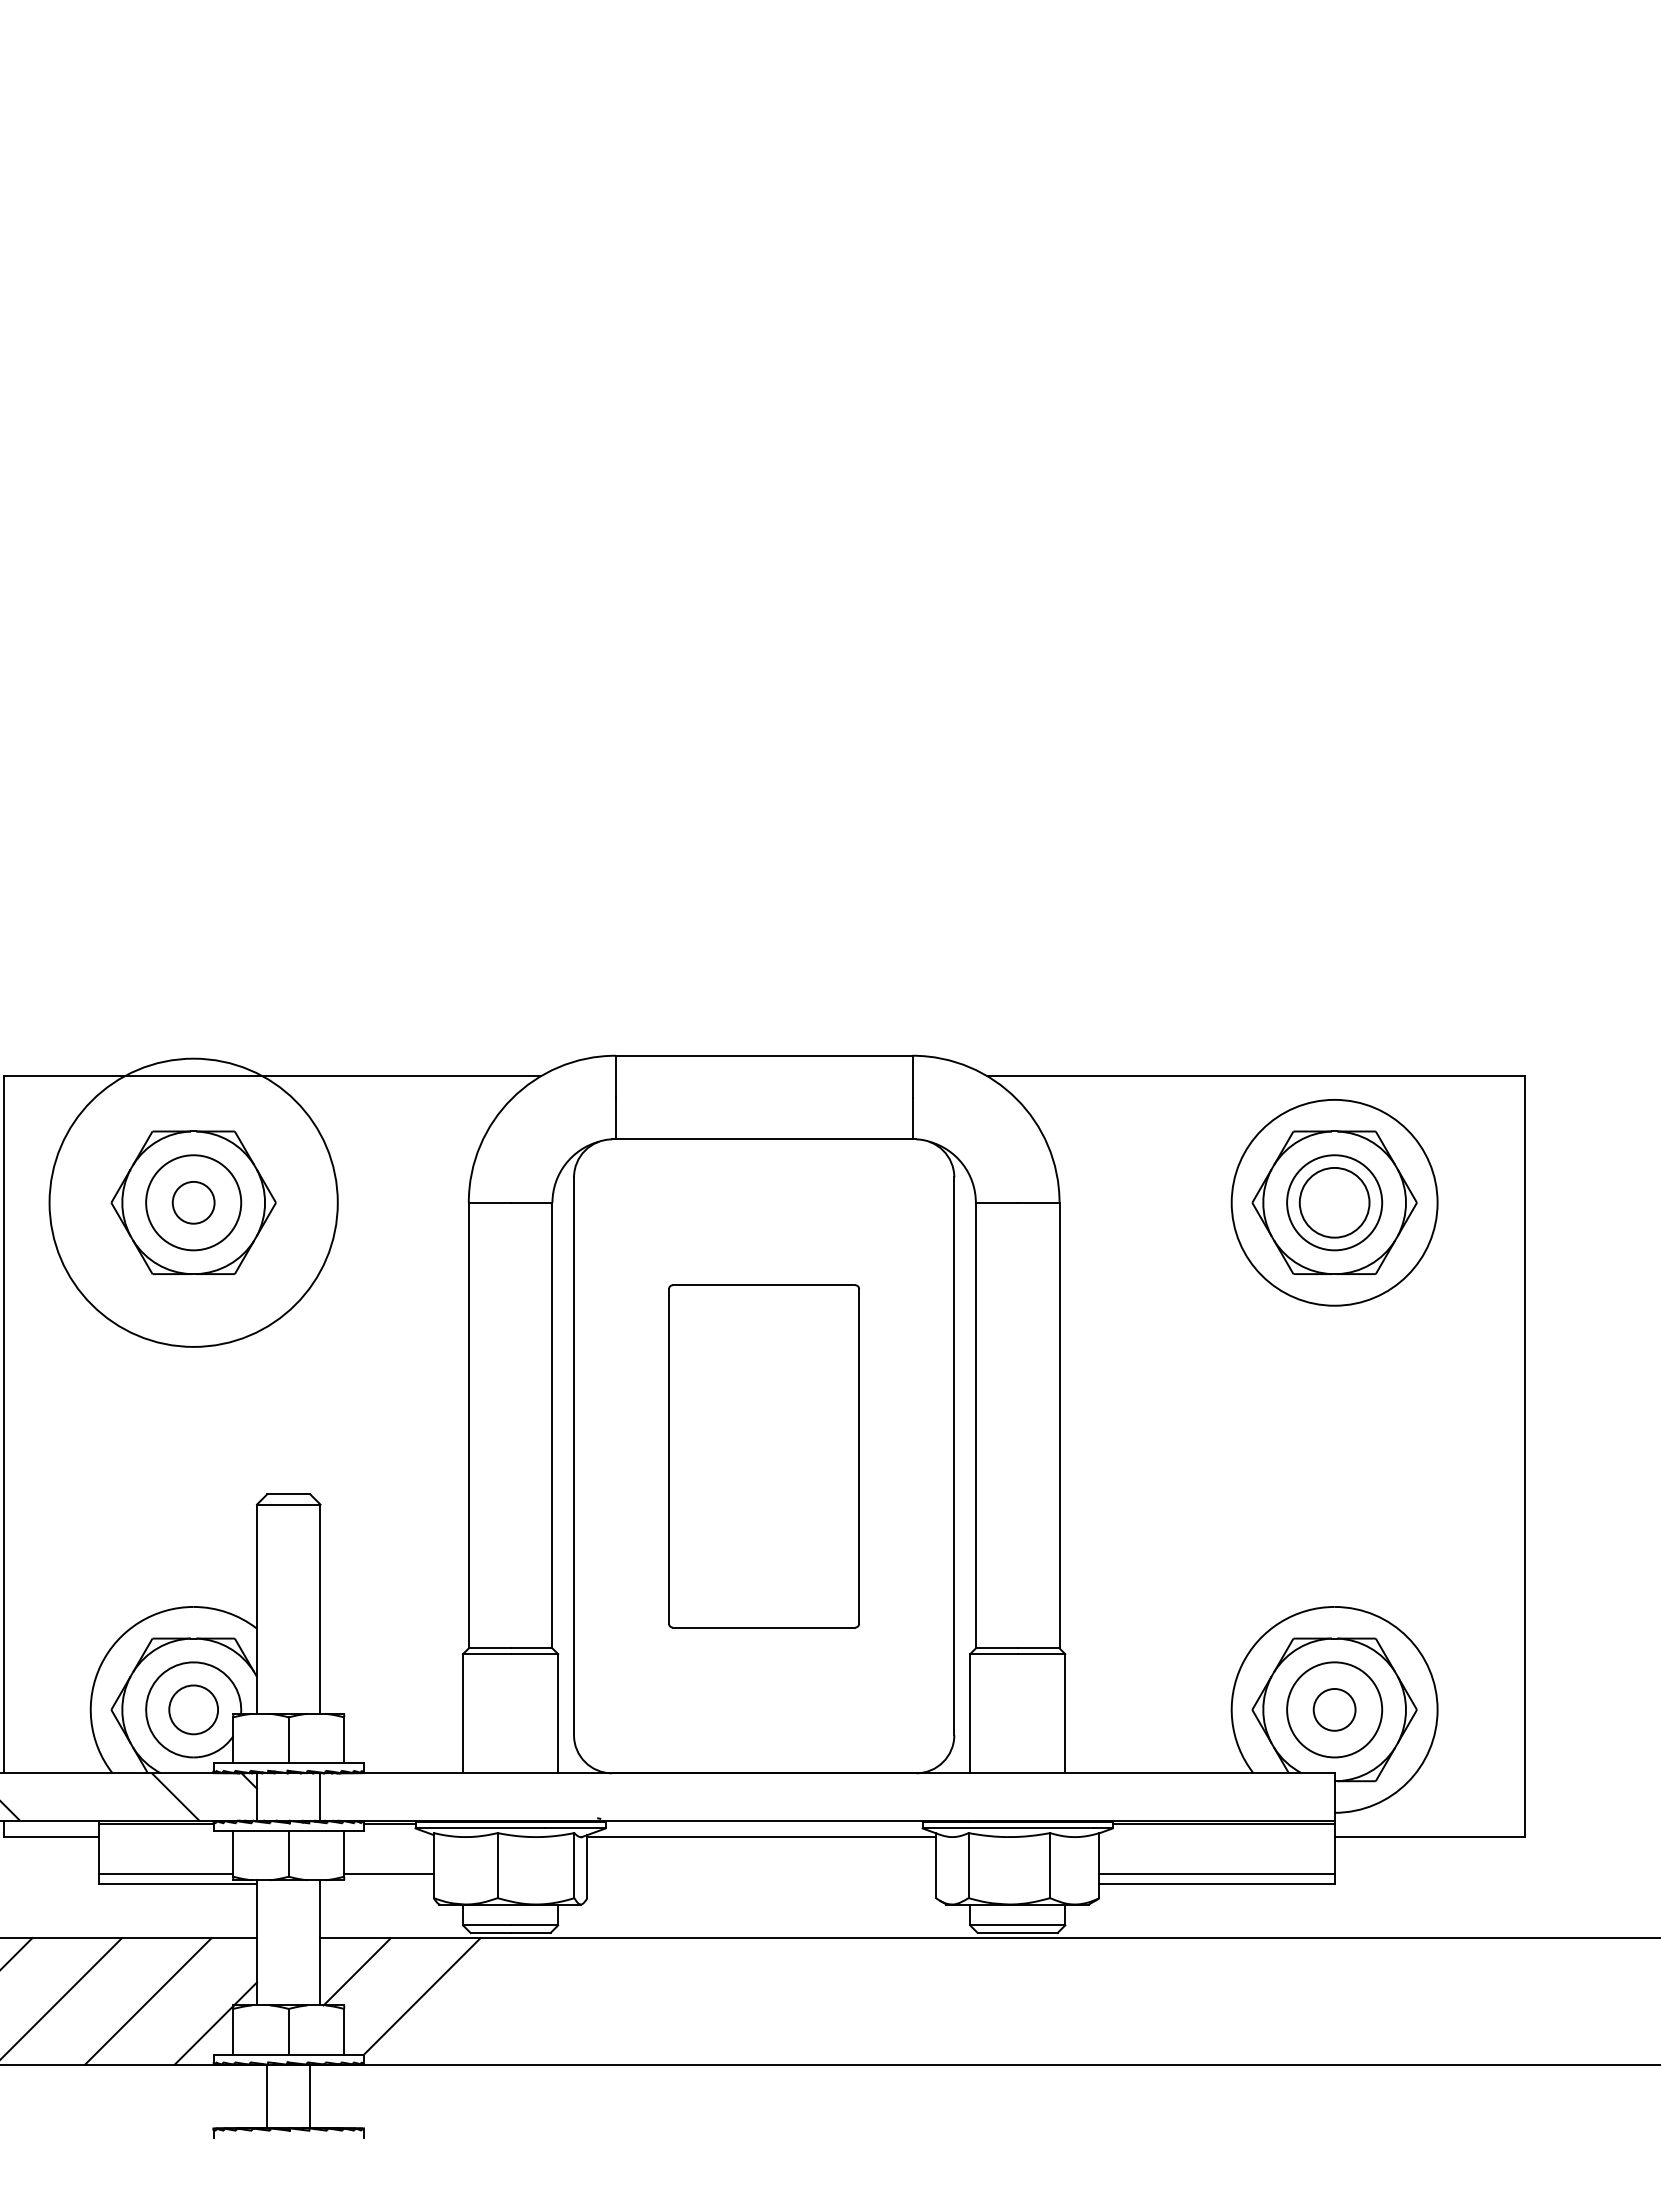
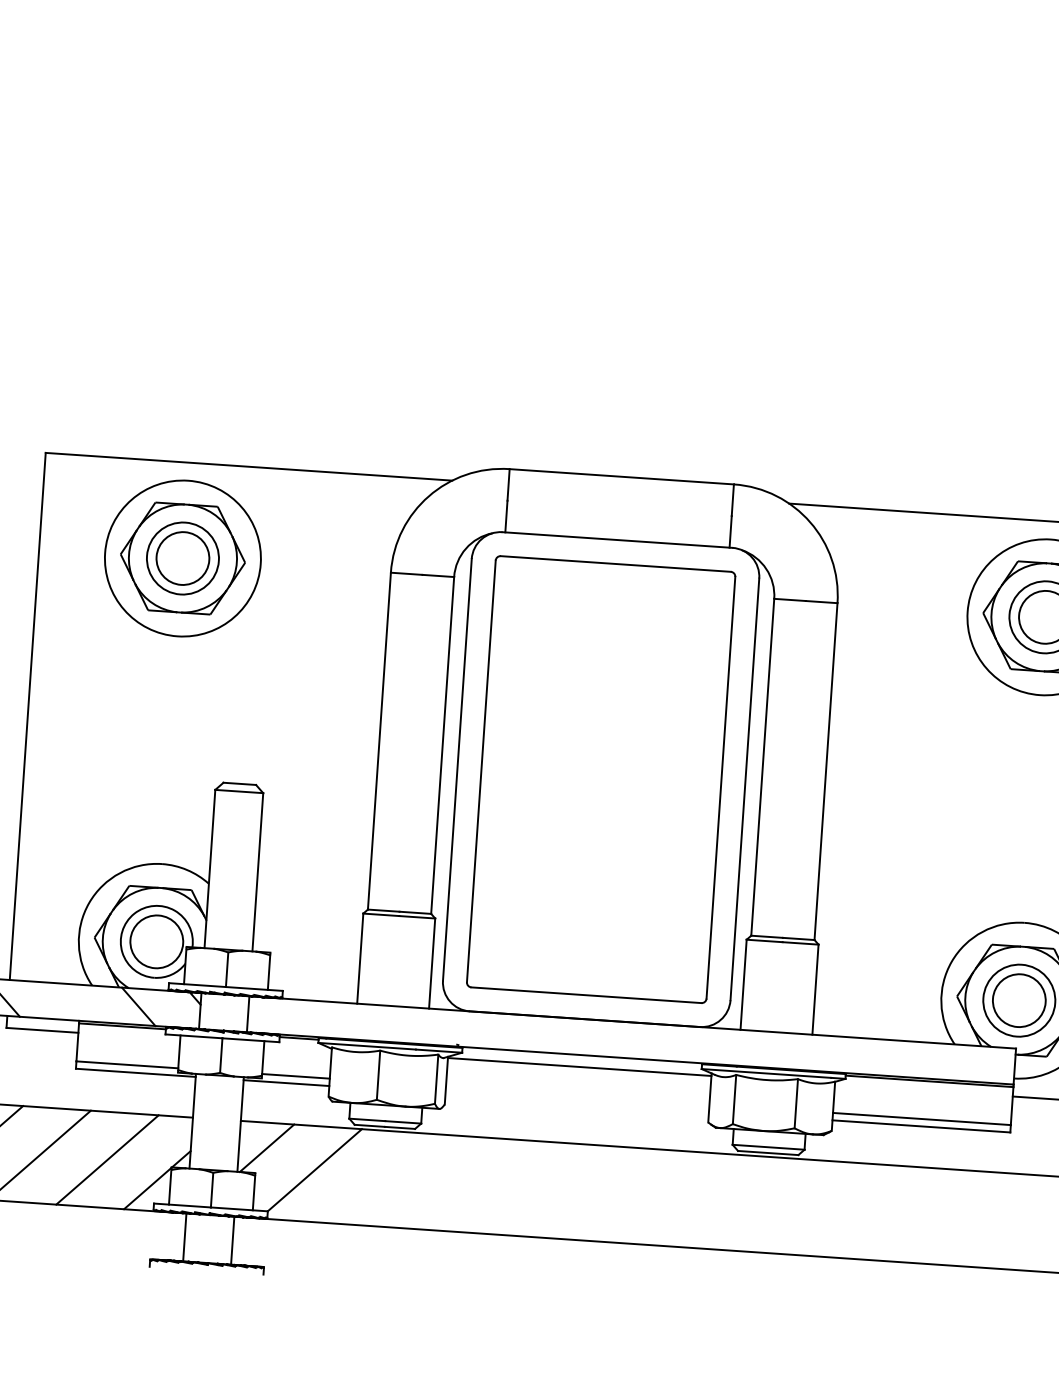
circle: (193, 1202) -> (182, 558), size x0.71
circle: (193, 1202) -> (182, 558), size x1.67
part: (763, 1456) -> (600, 779), size x1.67
circle: (193, 1709) -> (156, 941), size x1.43
circle: (1334, 1709) -> (1019, 1000), size x1.67
line: (376, 1884) -> (286, 1083), added
line: (267, 2096) -> (232, 1240), moved
line: (310, 2096) -> (185, 1237), moved

